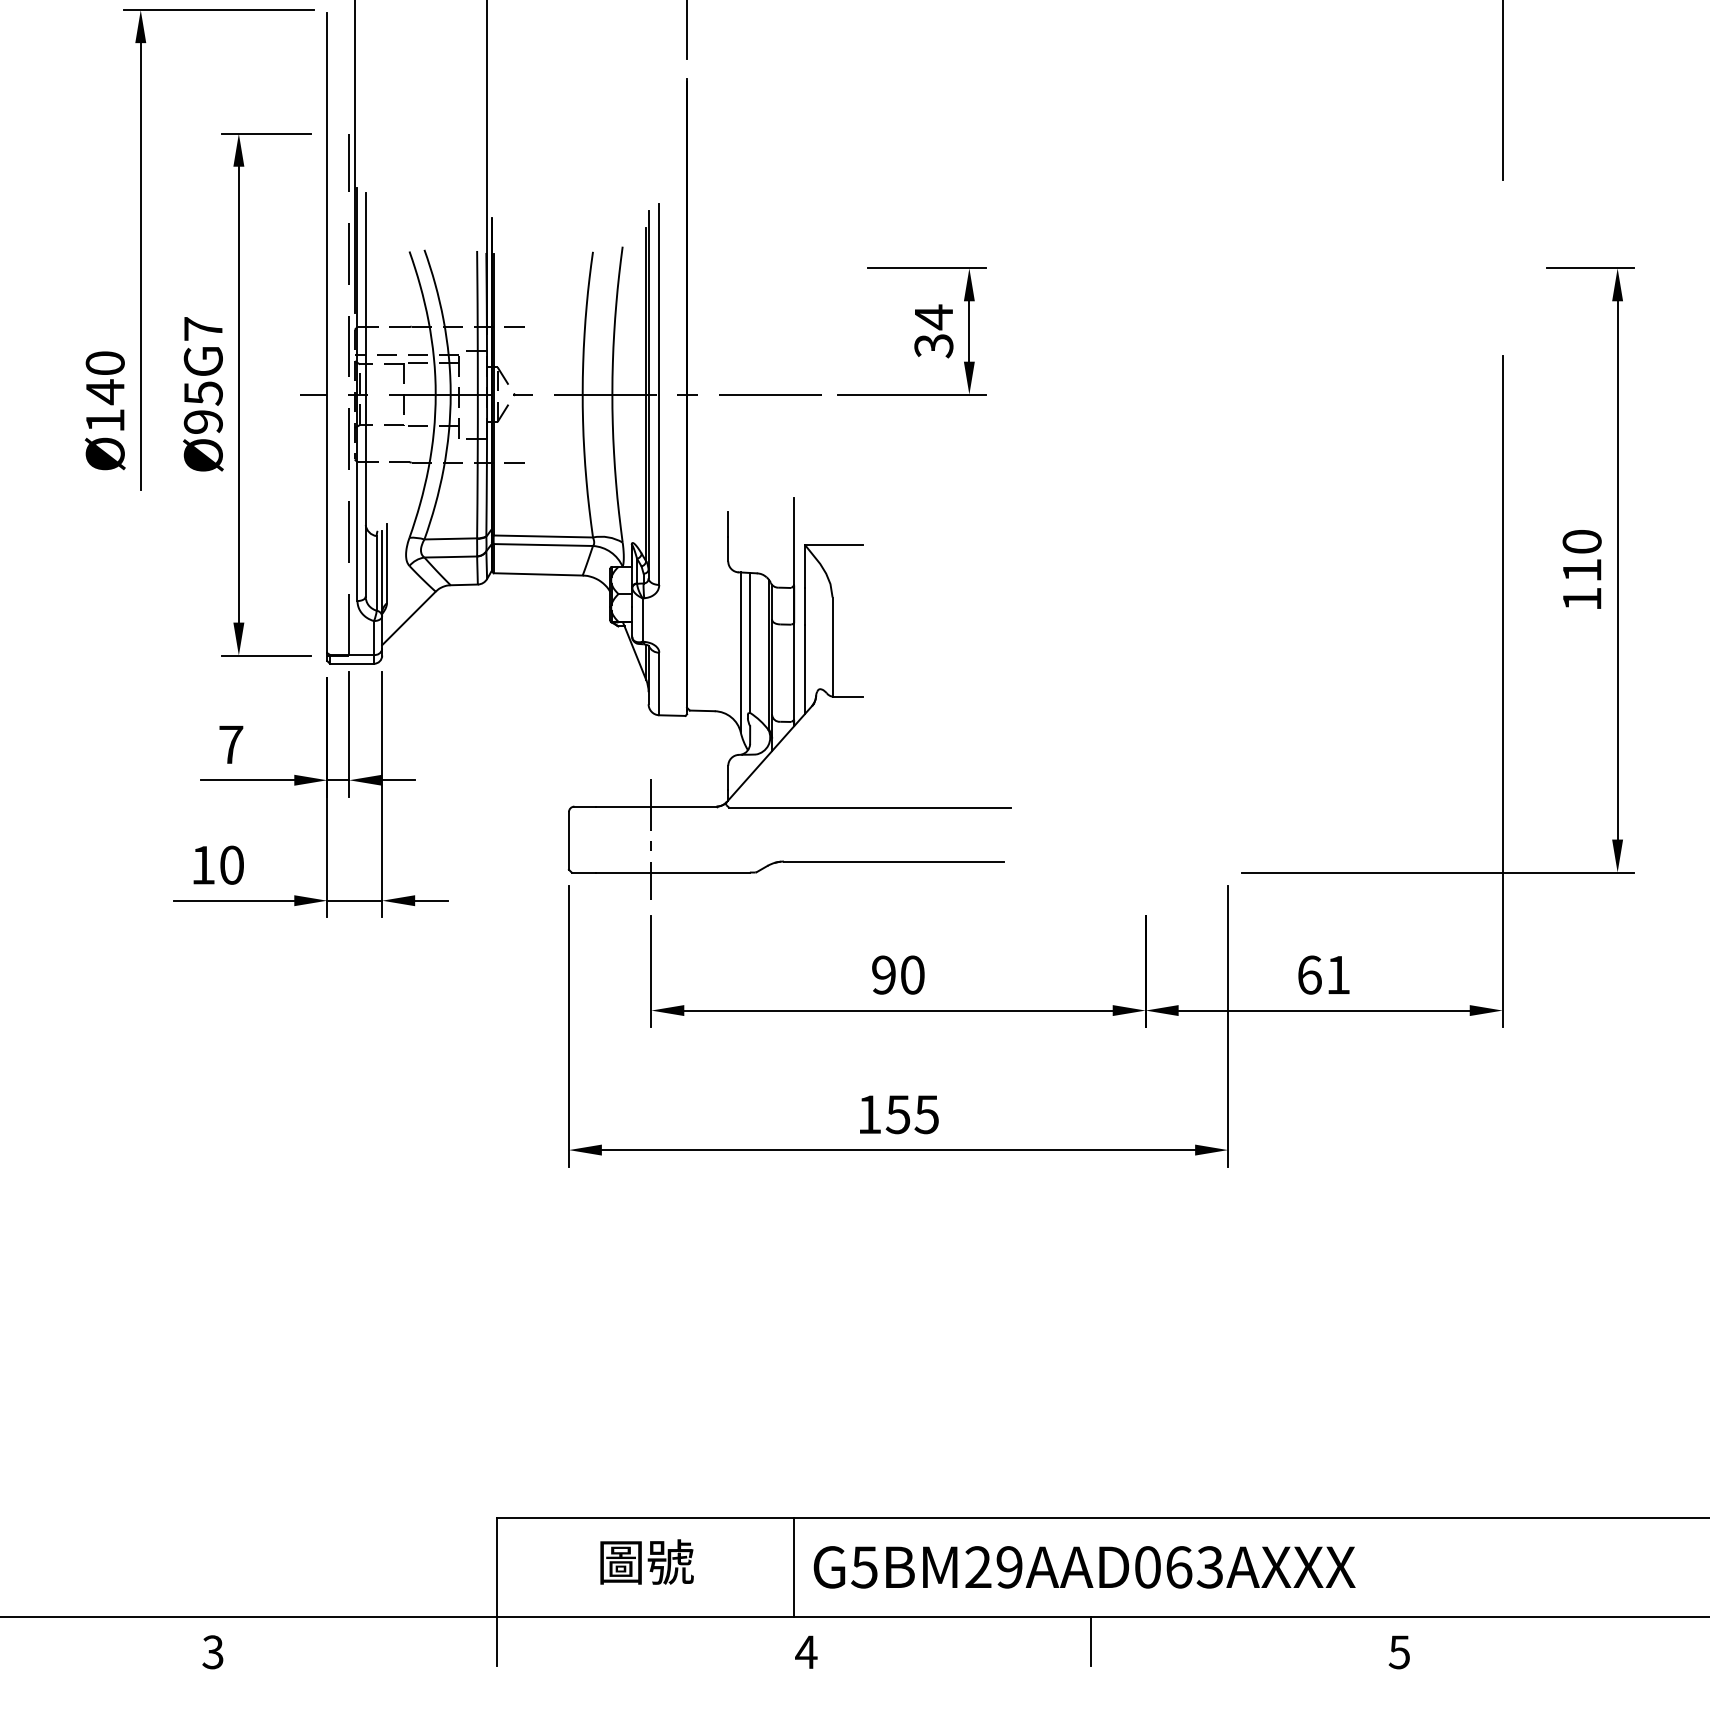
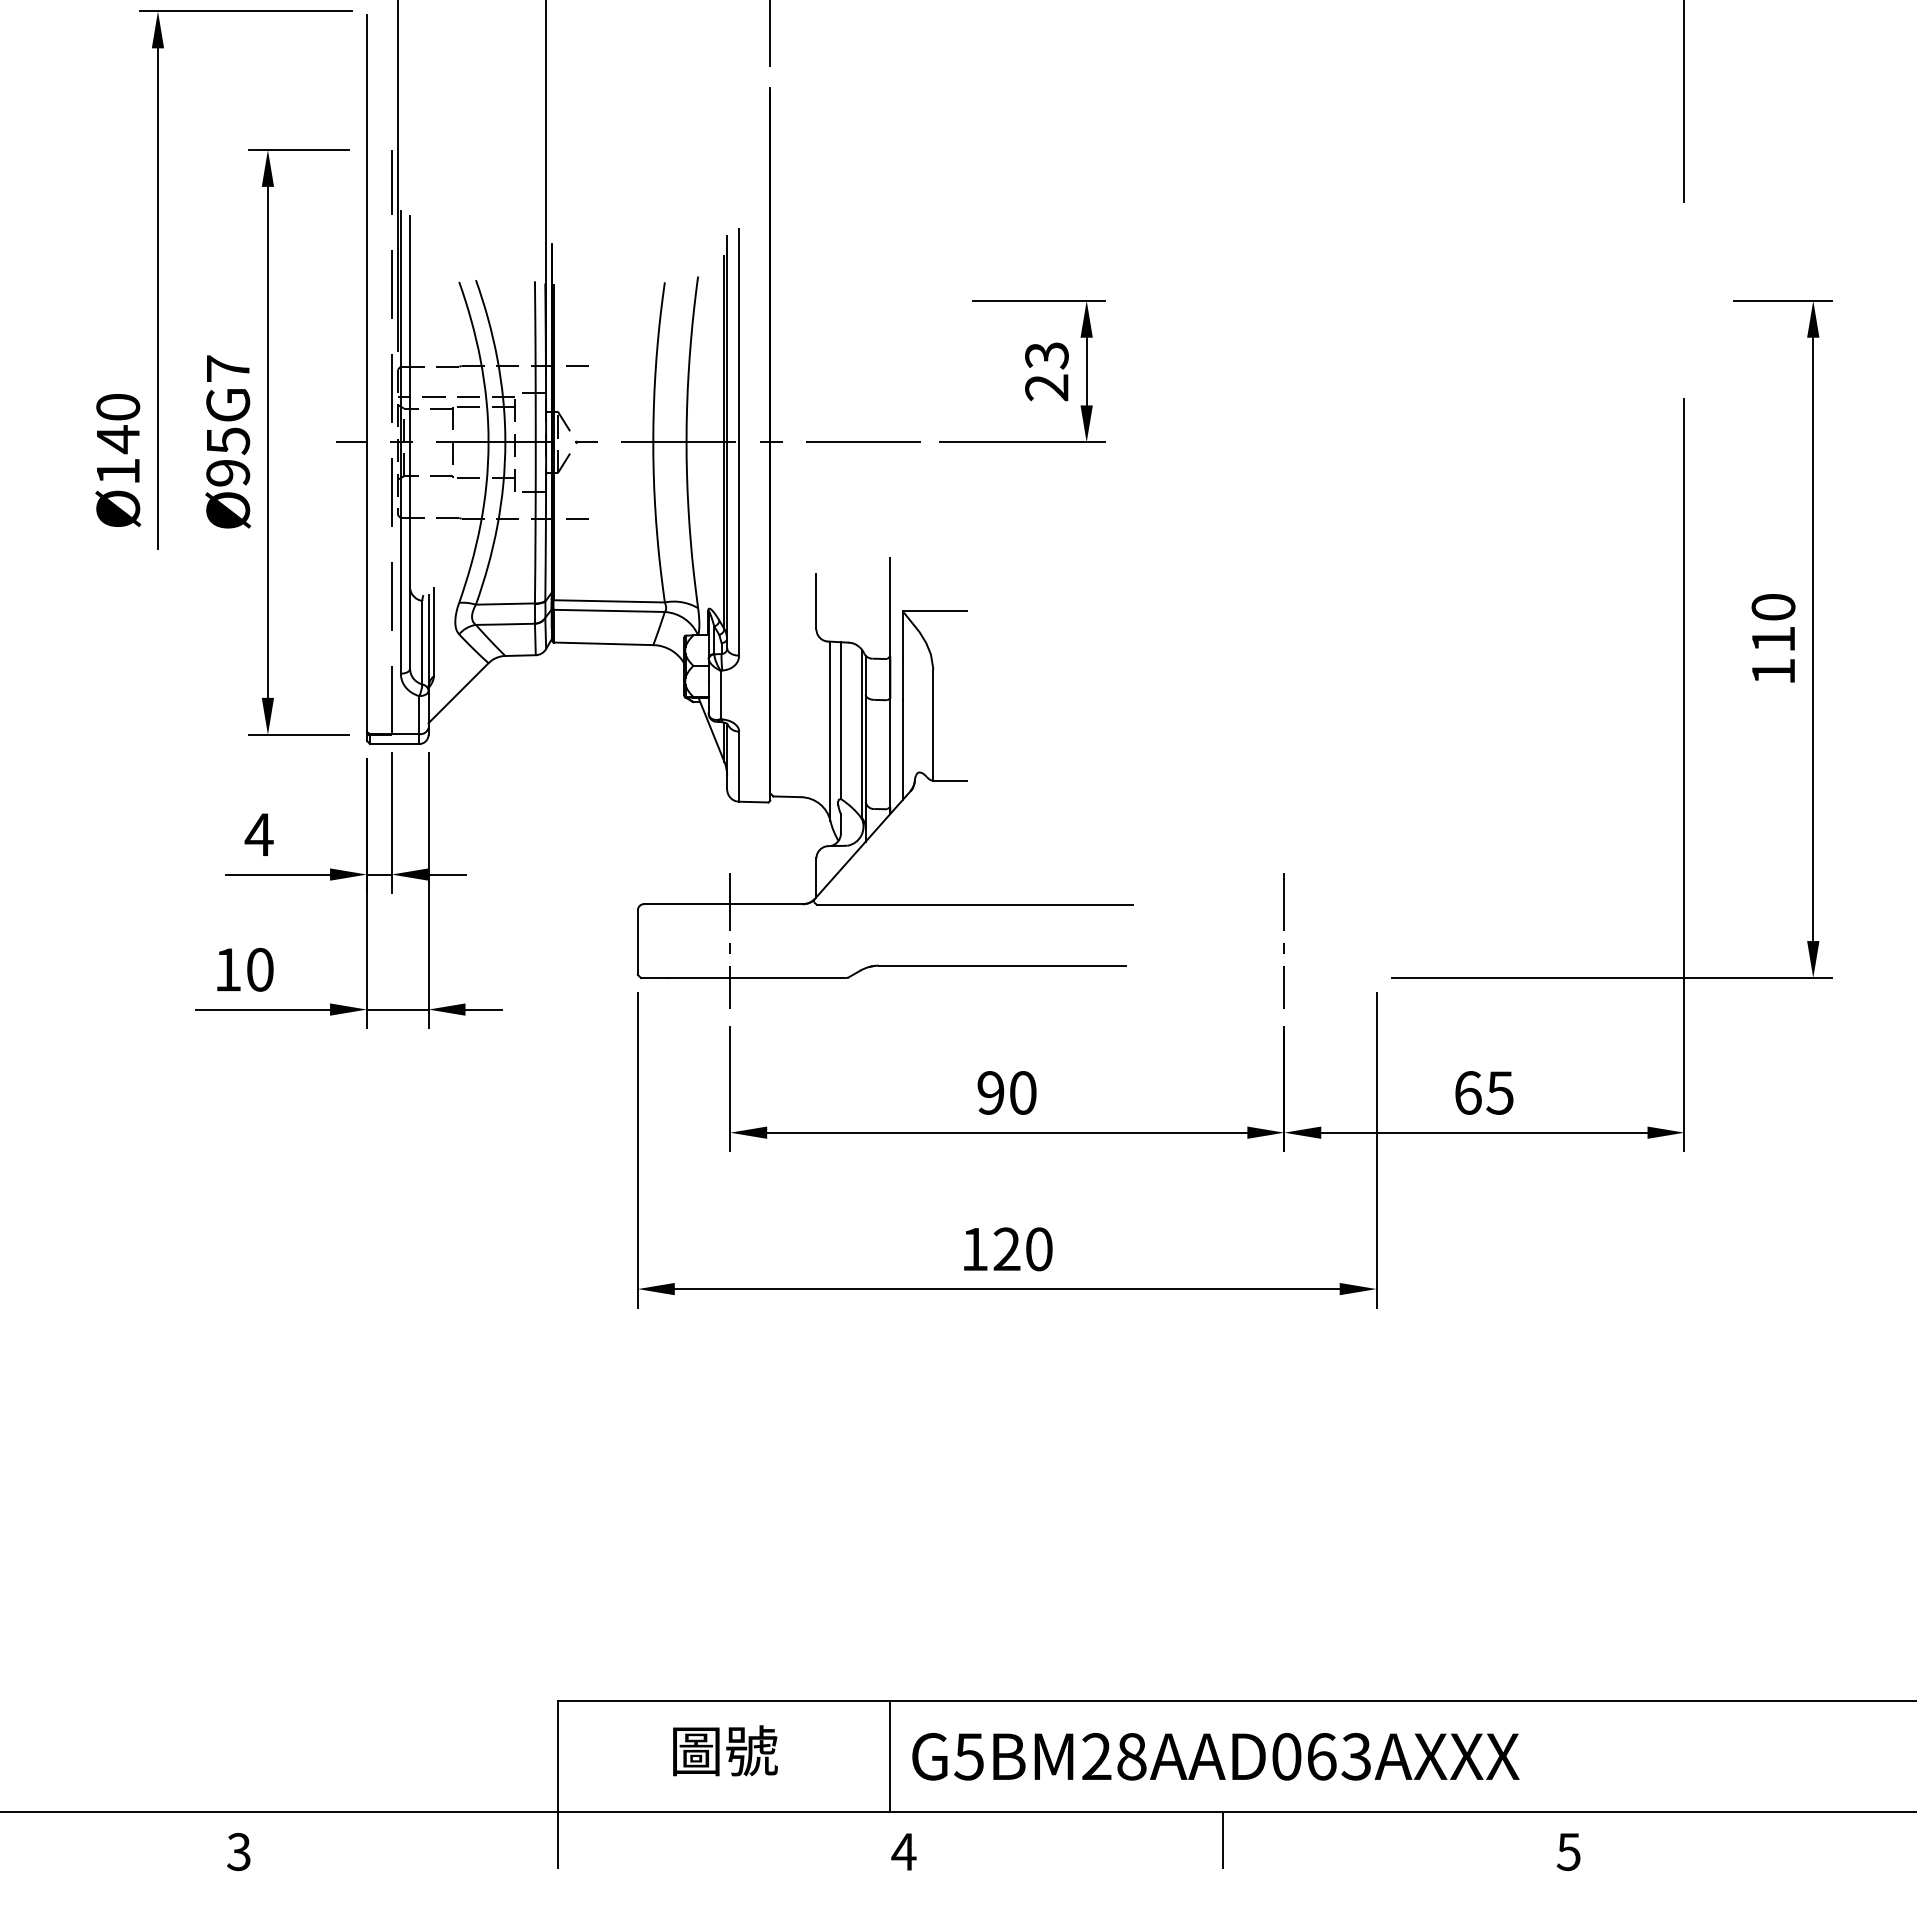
text: (933, 331) -> (1046, 371), 34 -> 23
text: (230, 744) -> (258, 834), 7 -> 4
line: (1144, 841) -> (1283, 943), added
text: (1337, 974) -> (1499, 1092), 61 -> 65
text: (912, 1114) -> (1022, 1249), 155 -> 120
text: (1009, 1567) -> (1131, 1756), G5BM29AAD063AXXX -> G5BM28AAD063AXXX

